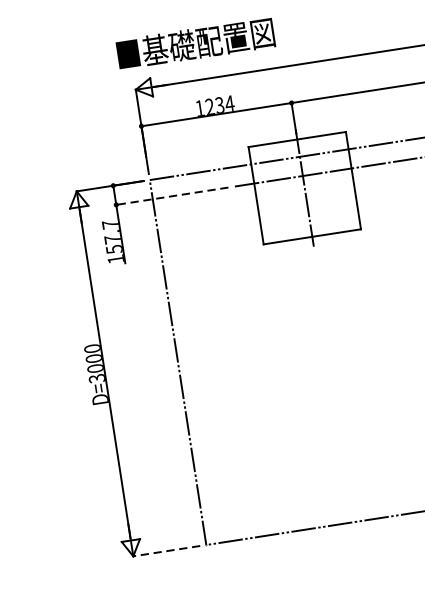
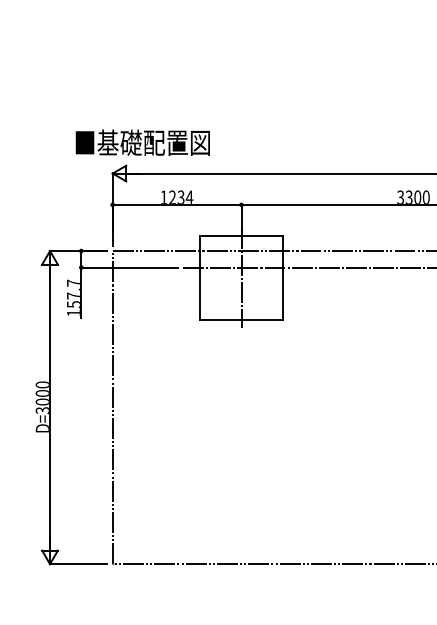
text: (195, 43) -> (142, 142), moved
line: (171, 196) -> (128, 267), dashed -> solid
line: (166, 551) -> (78, 564), dashed -> solid

